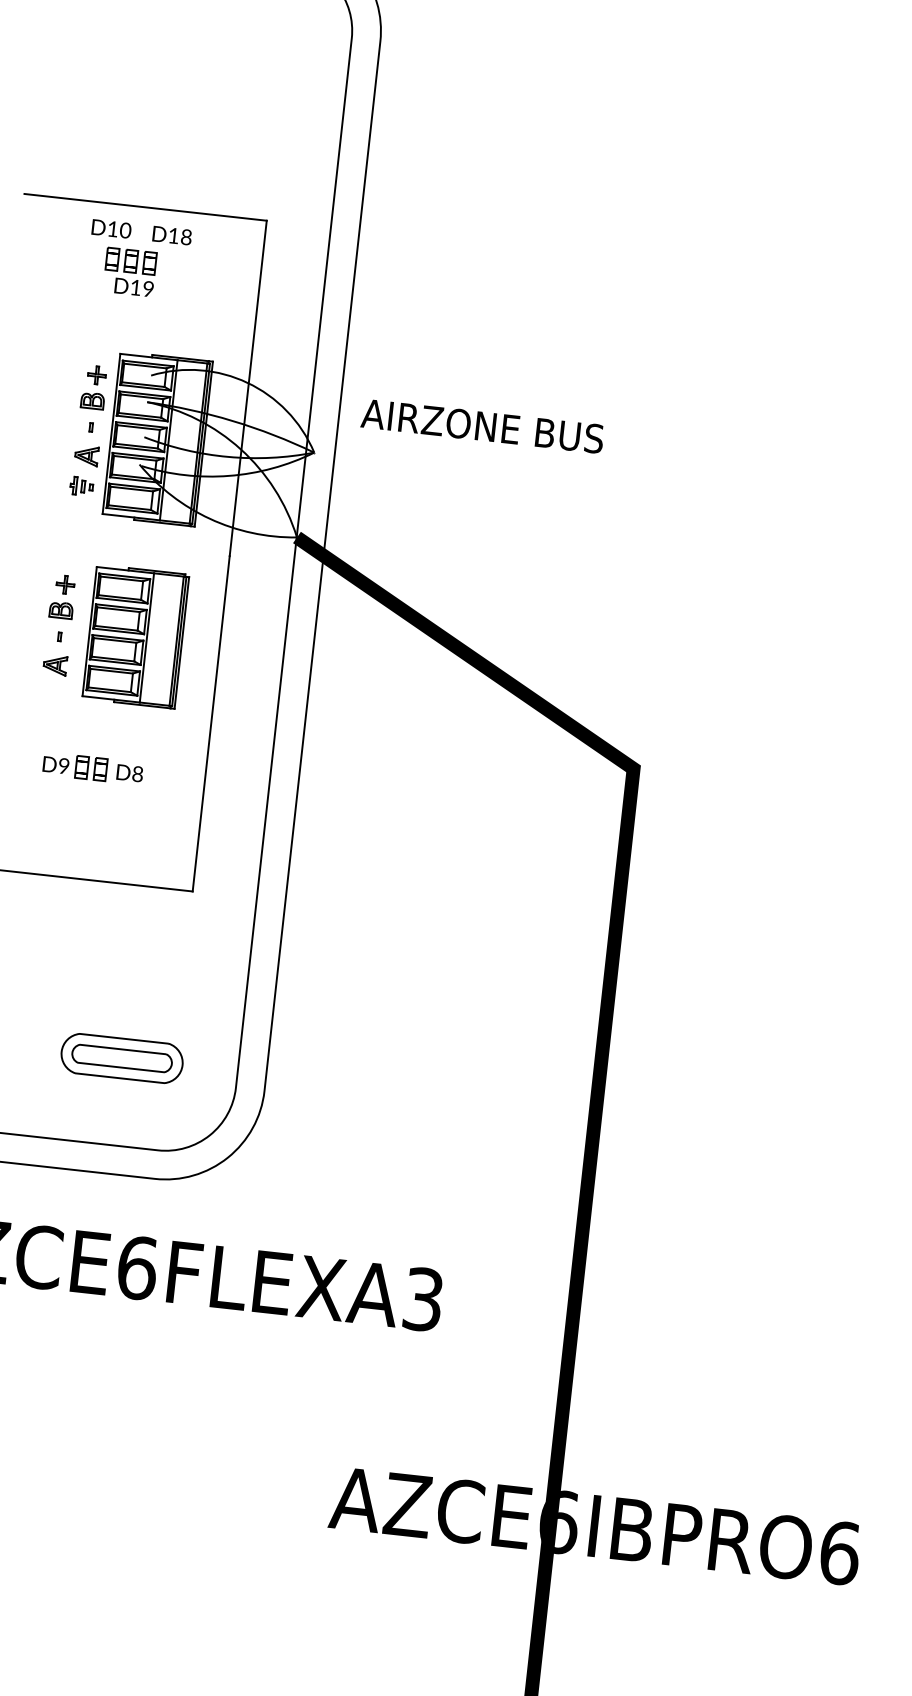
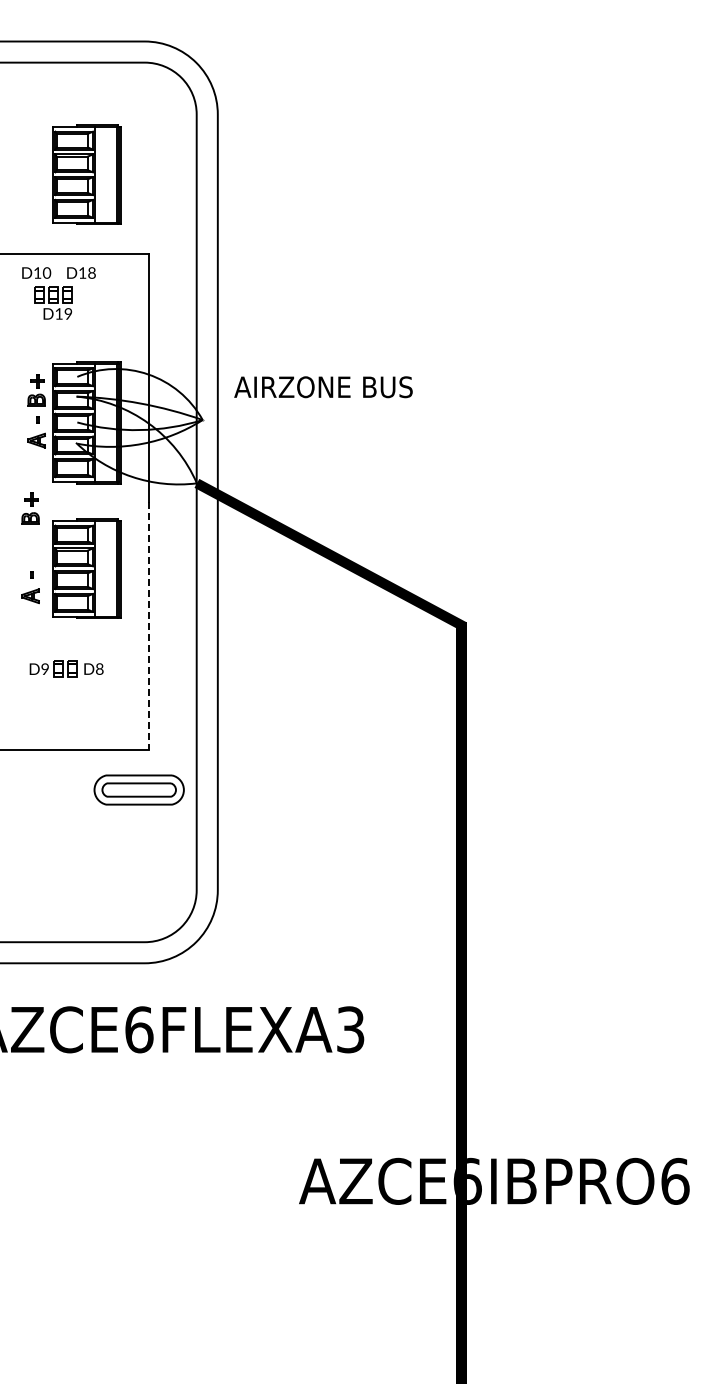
part: (193, 103) -> (86, 174), added
part: (81, 486) -> (35, 463), removed
part: (62, 596) -> (30, 508), moved
line: (211, 723) -> (149, 626), solid -> dashed
part: (121, 1057) -> (138, 789), moved

